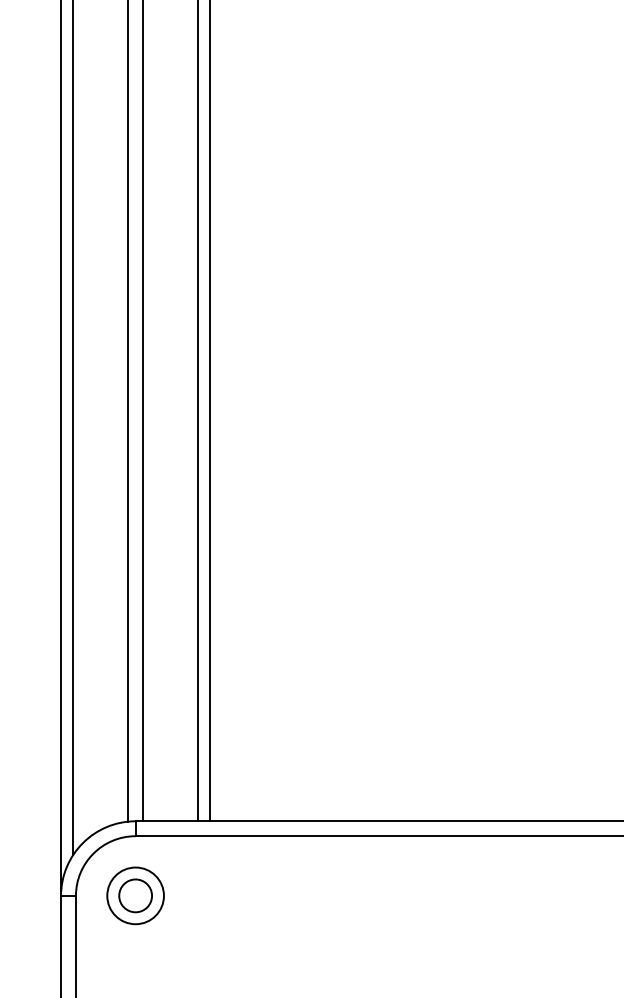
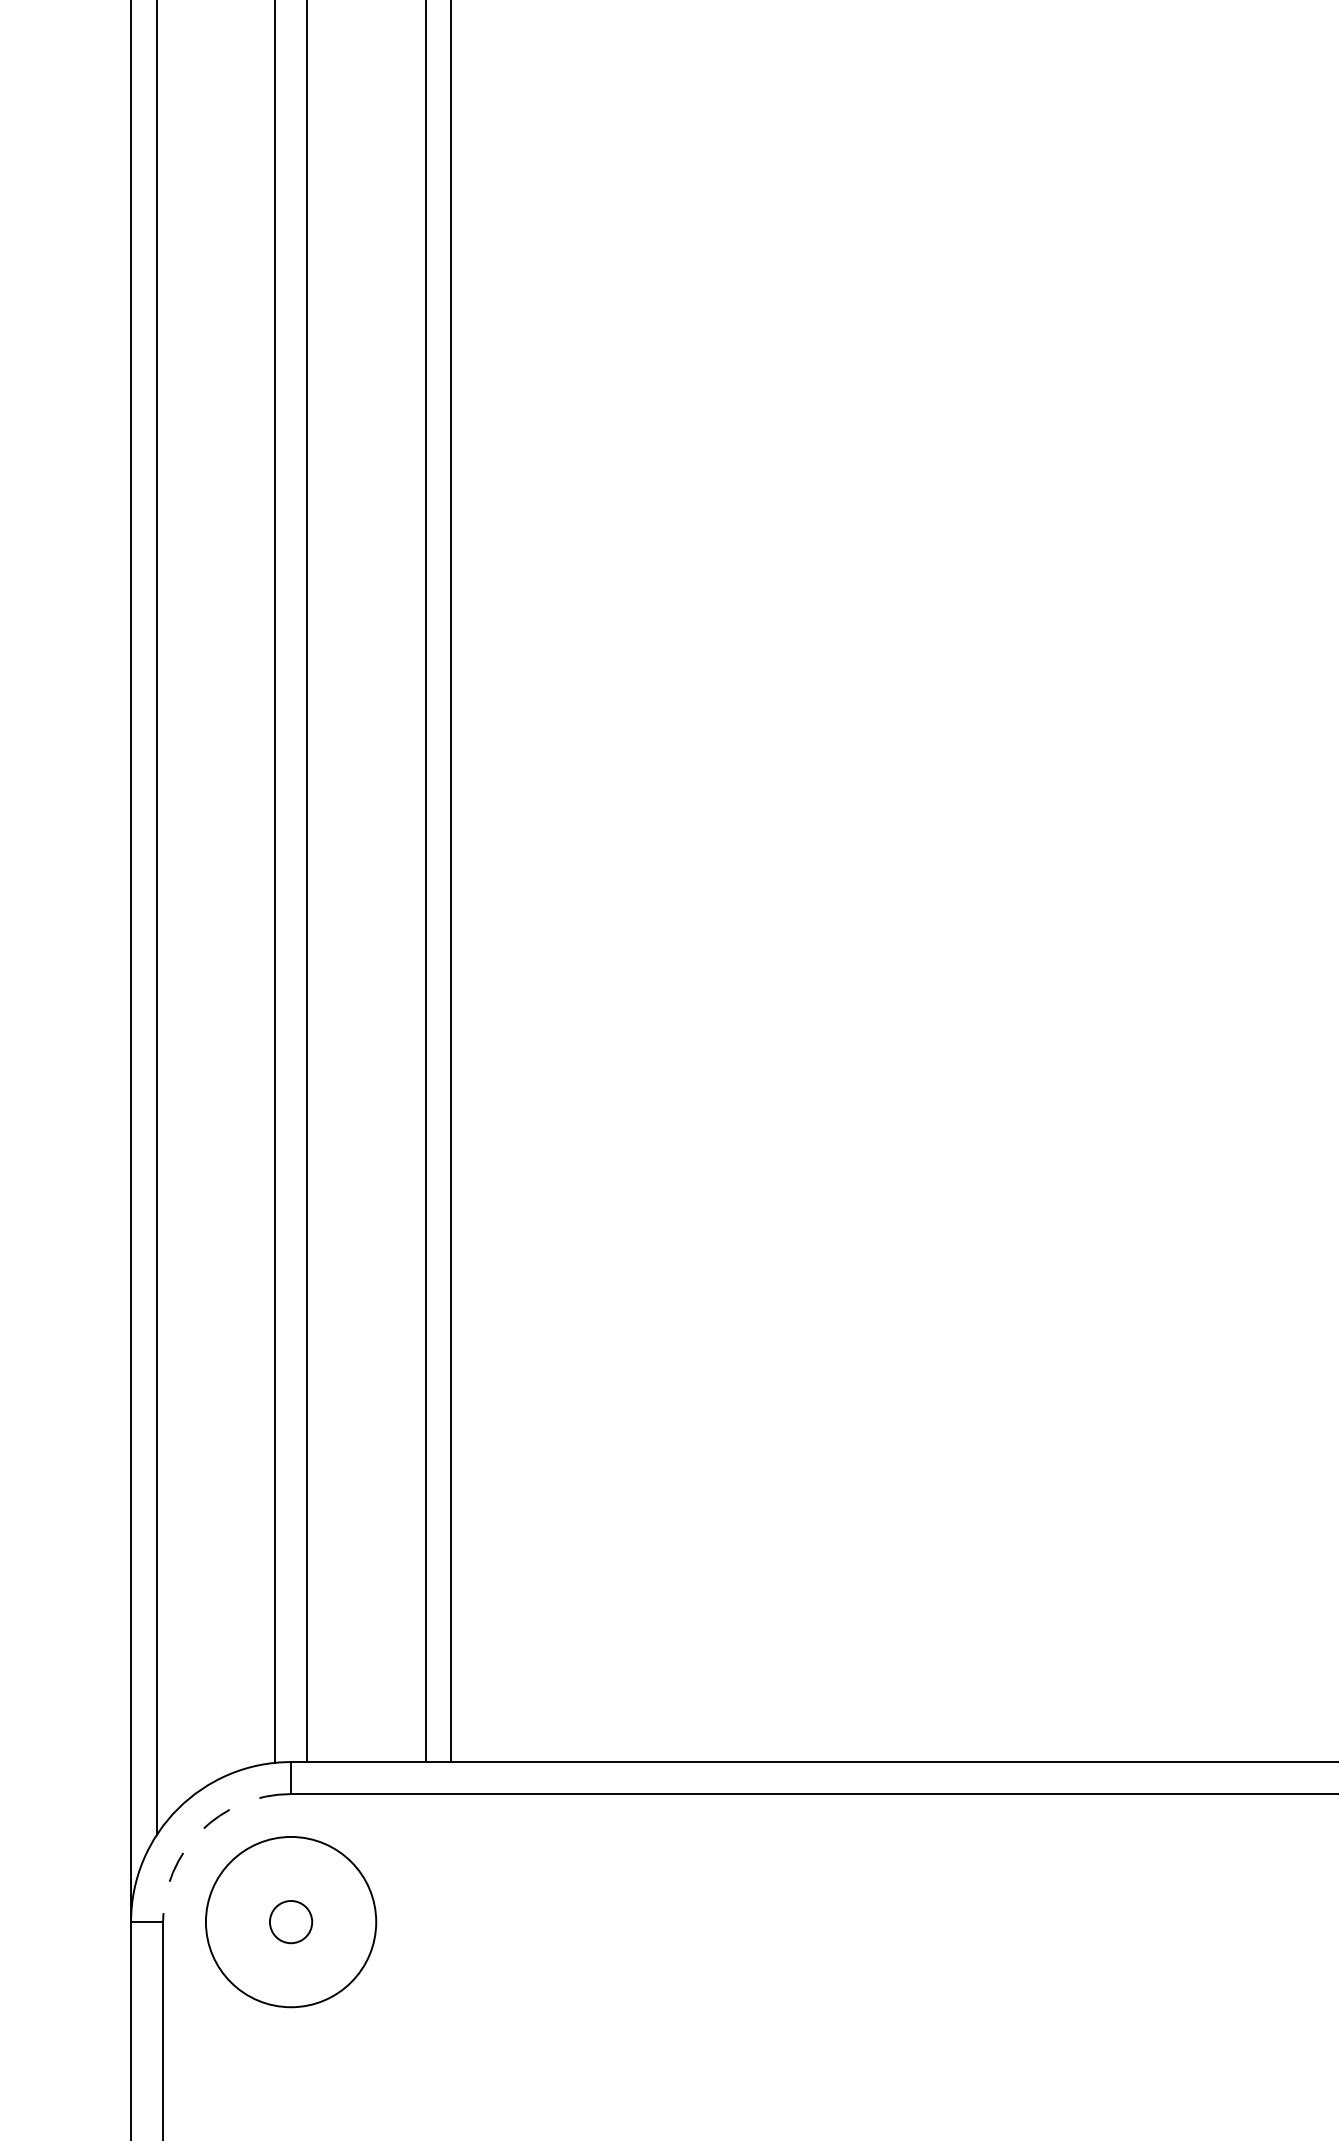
arc: (93, 853) -> (200, 1831), solid -> dashed
circle: (135, 895) -> (290, 1921), size x0.6
circle: (135, 895) -> (290, 1921), size x1.4

